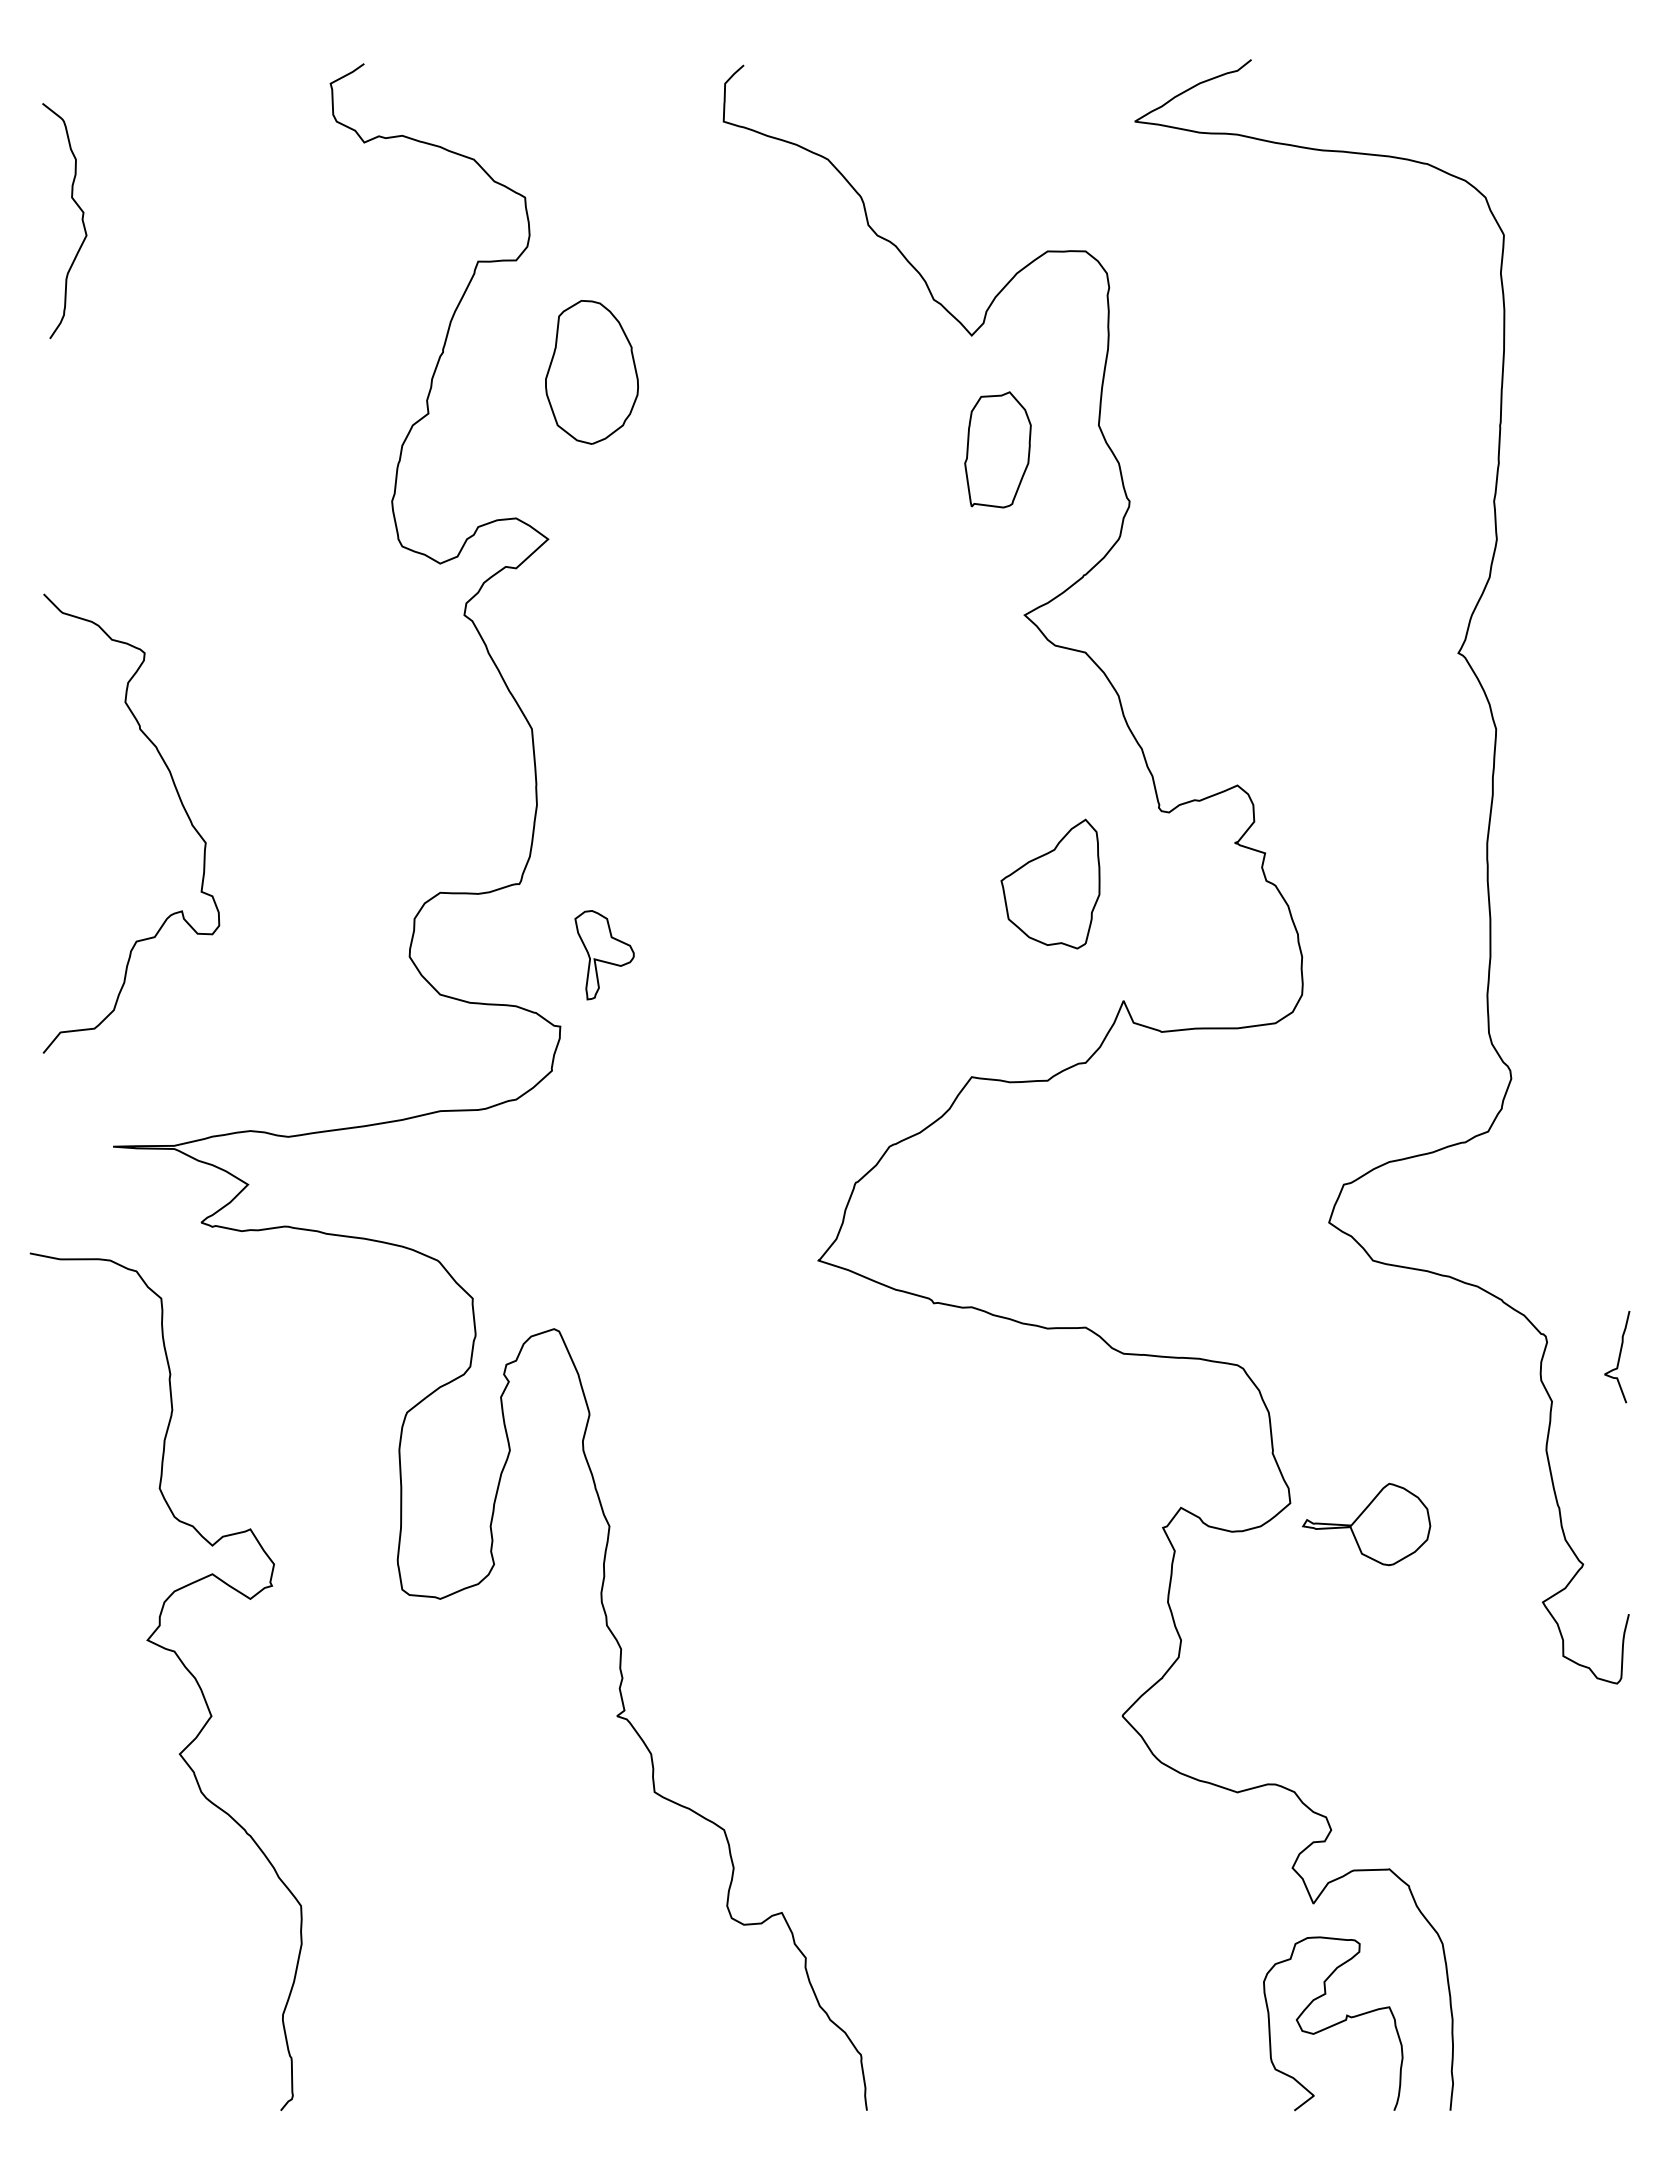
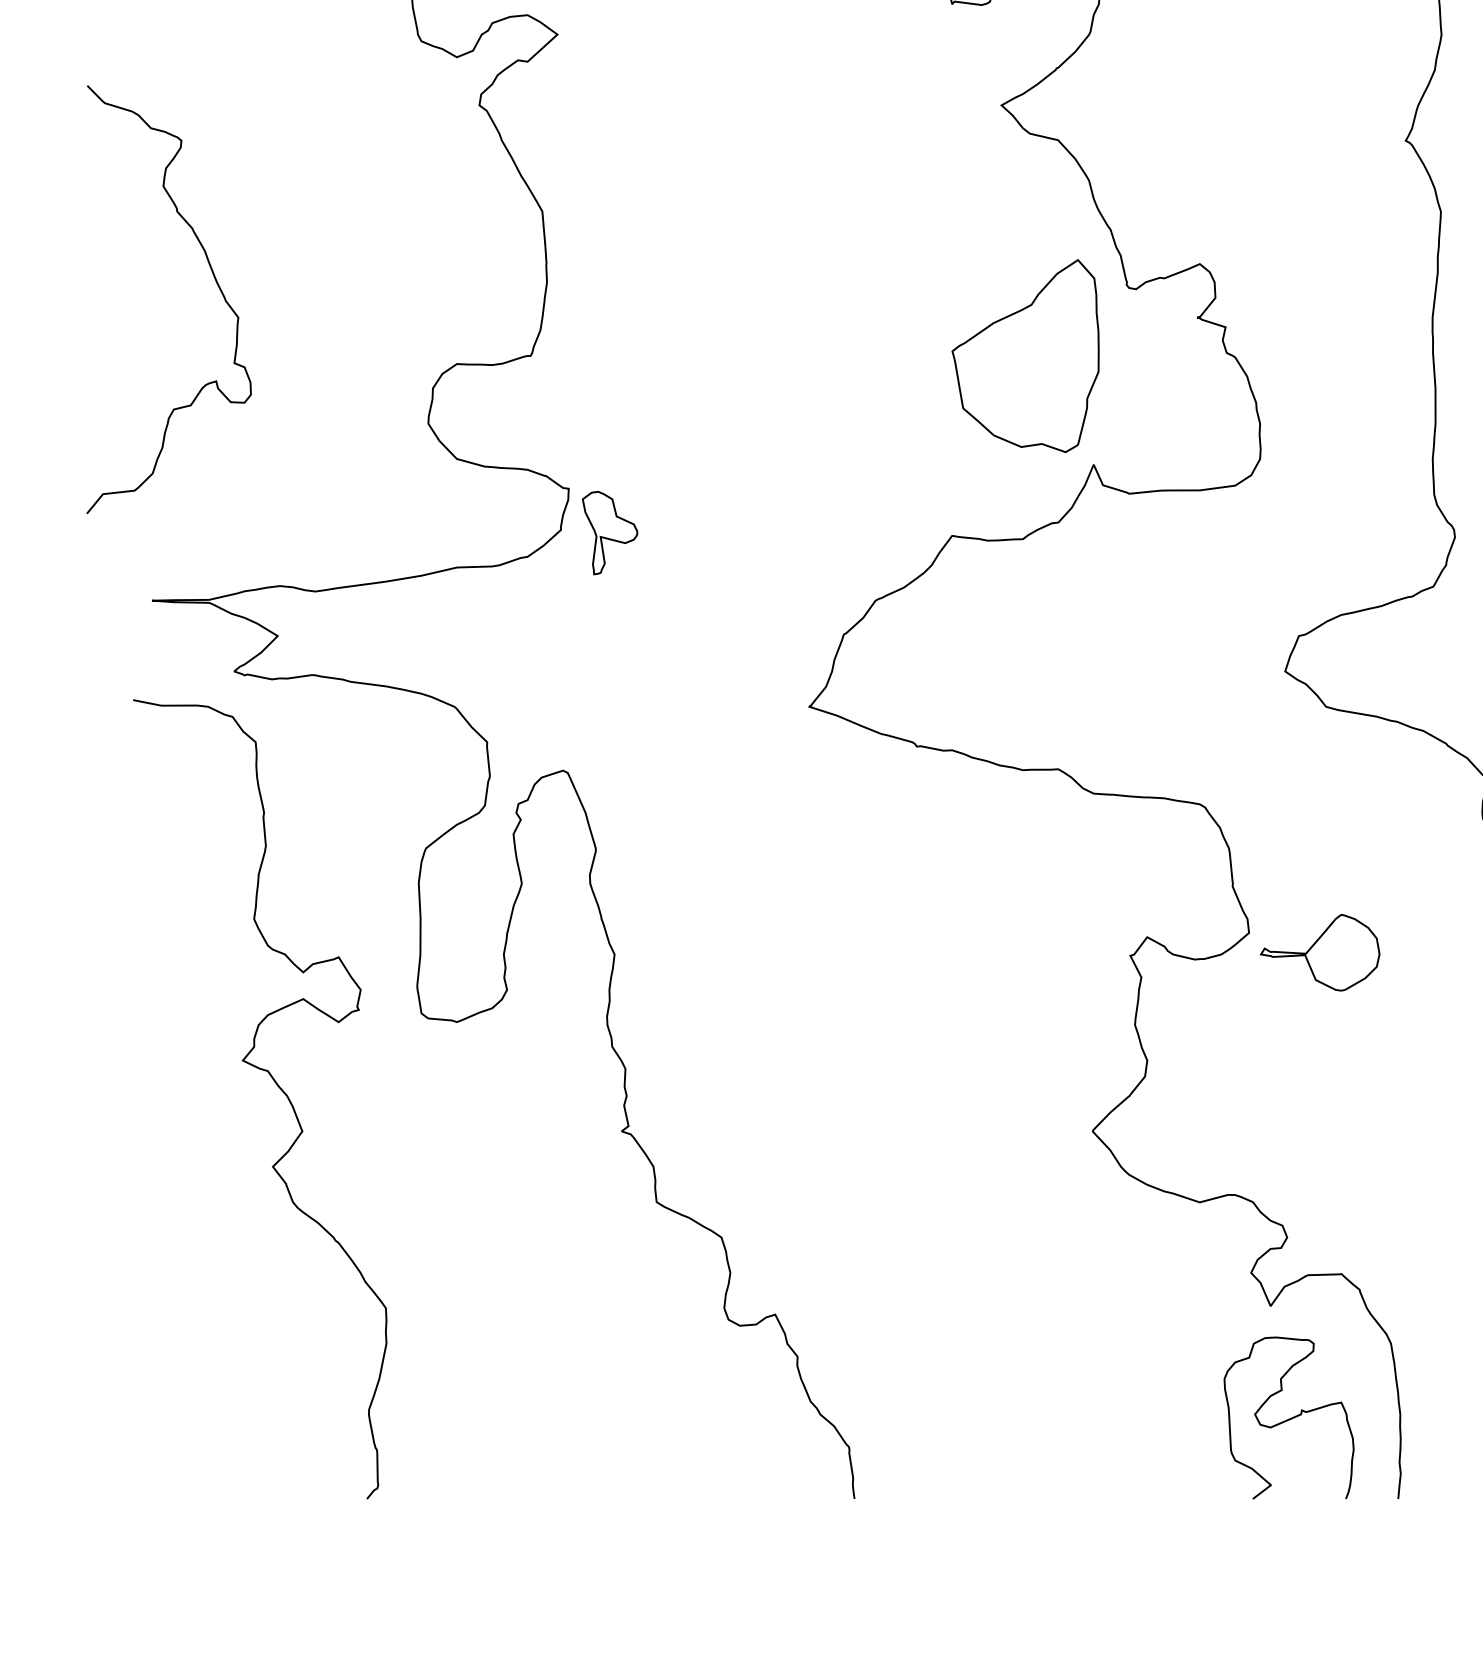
part: (1050, 883) -> (1025, 355), size x1.6
part: (604, 955) -> (609, 533), moved
curve: (183, 1666) -> (276, 1085), moved

